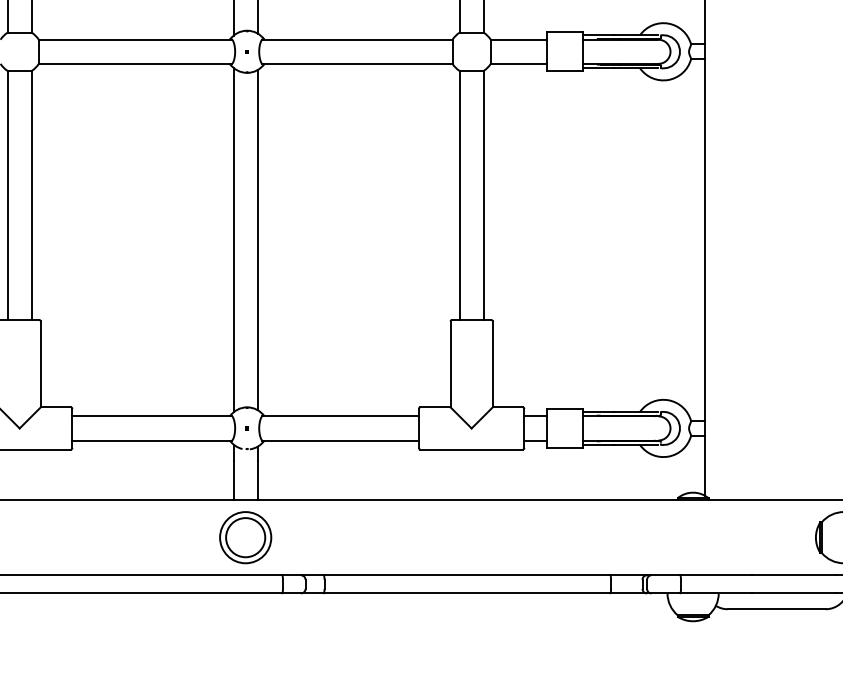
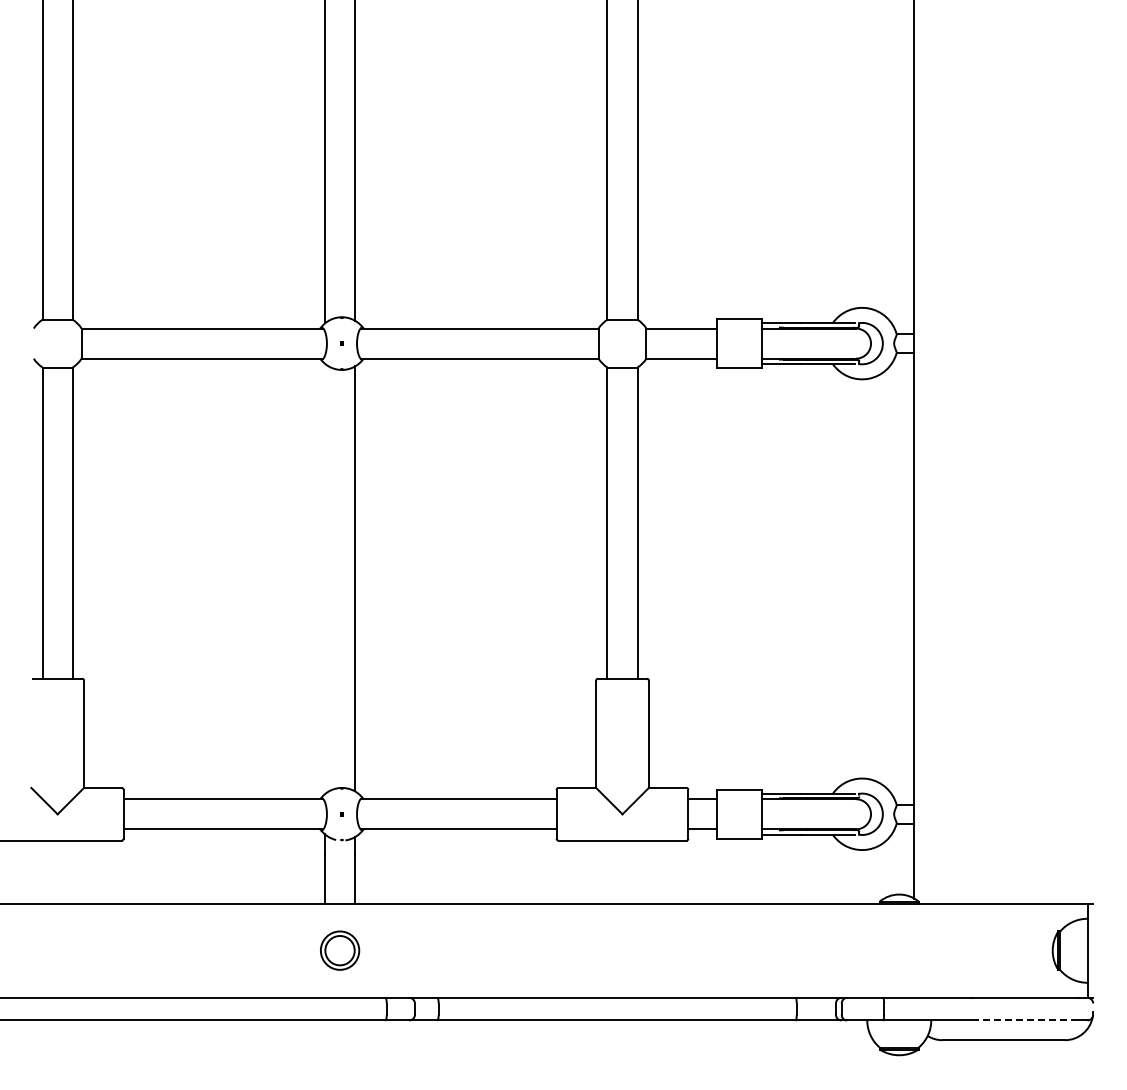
line: (233, 239) -> (325, 578), removed
part: (245, 537) -> (339, 950), size x0.6
line: (794, 593) -> (1025, 1020), solid -> dashed

